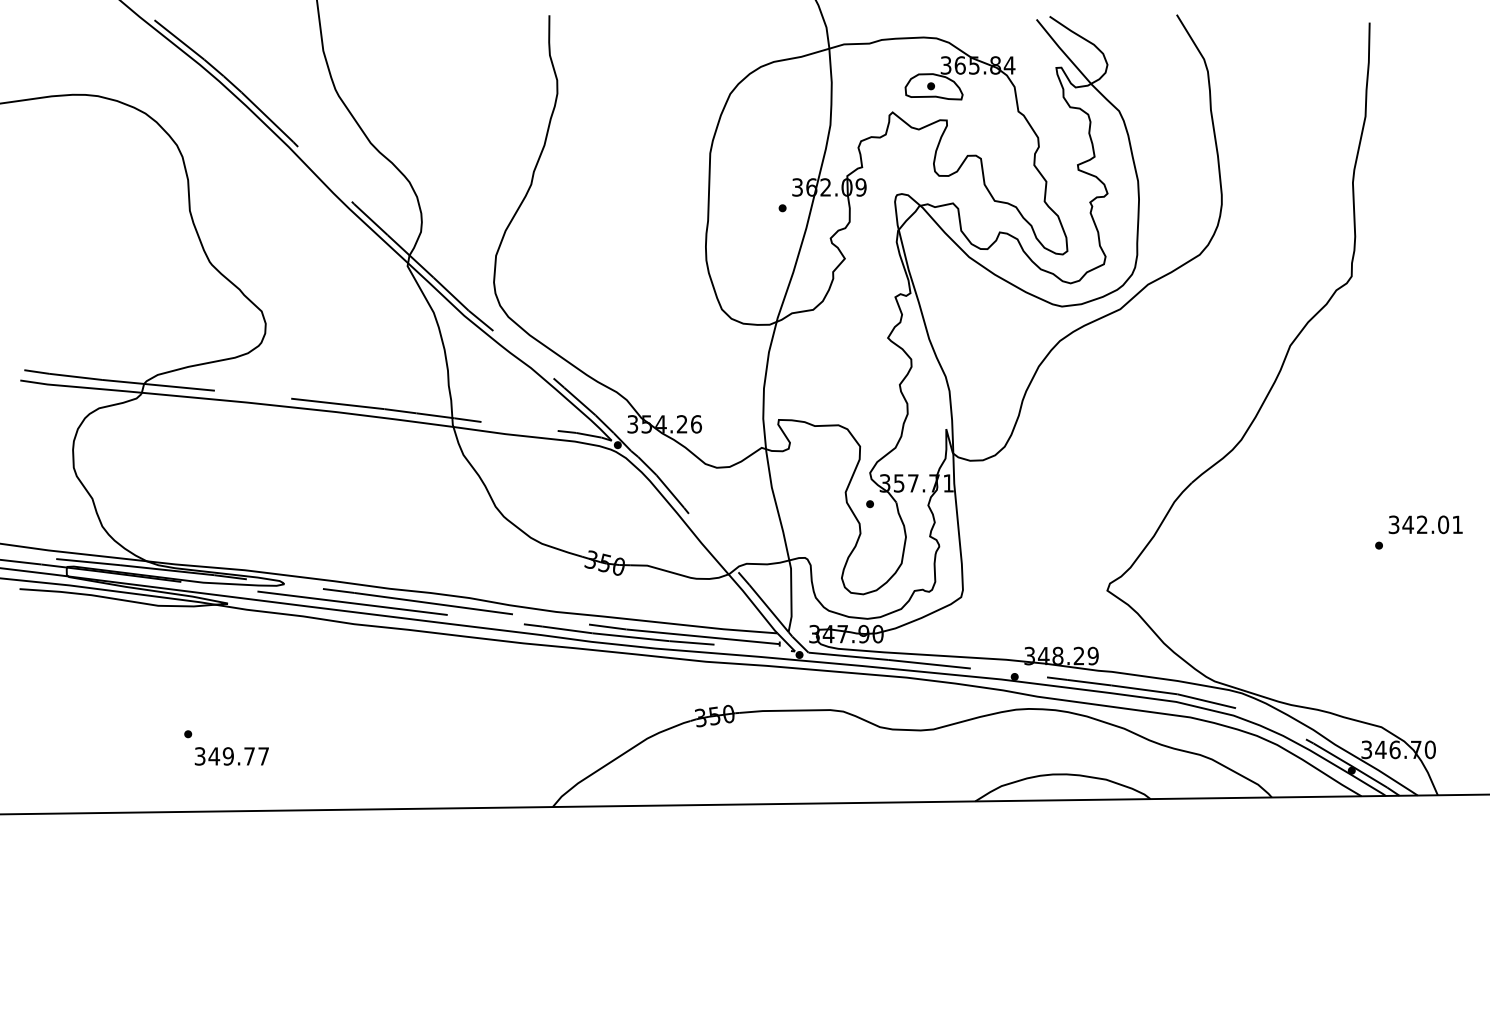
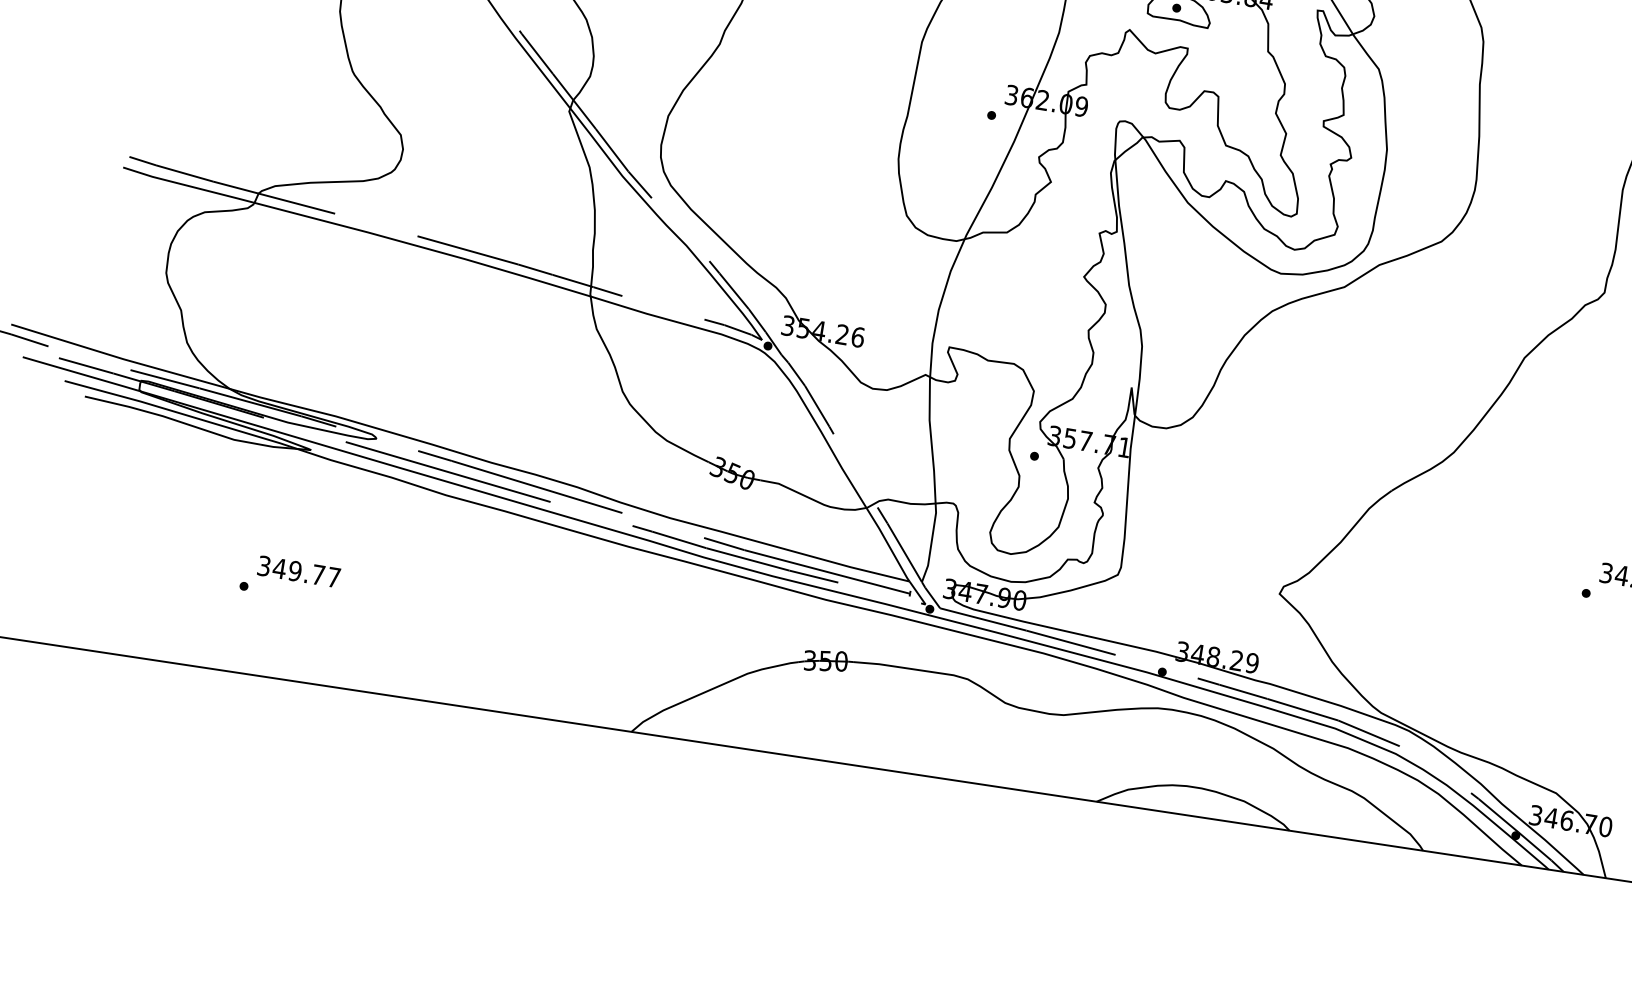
text: (231, 756) -> (298, 571), moved

